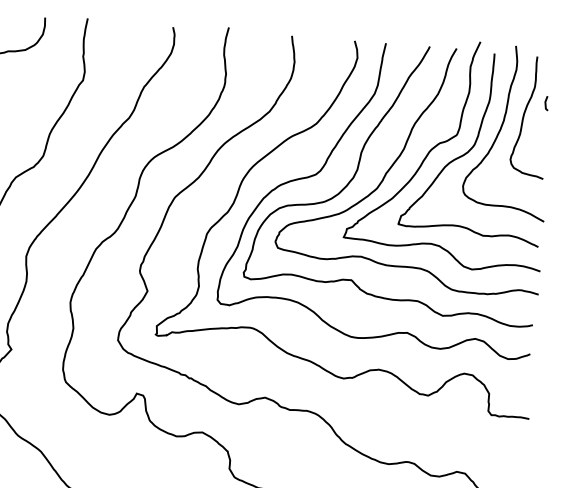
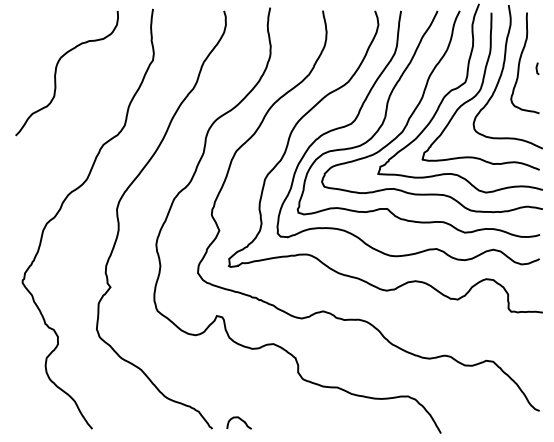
line: (546, 103) -> (537, 68), moved

